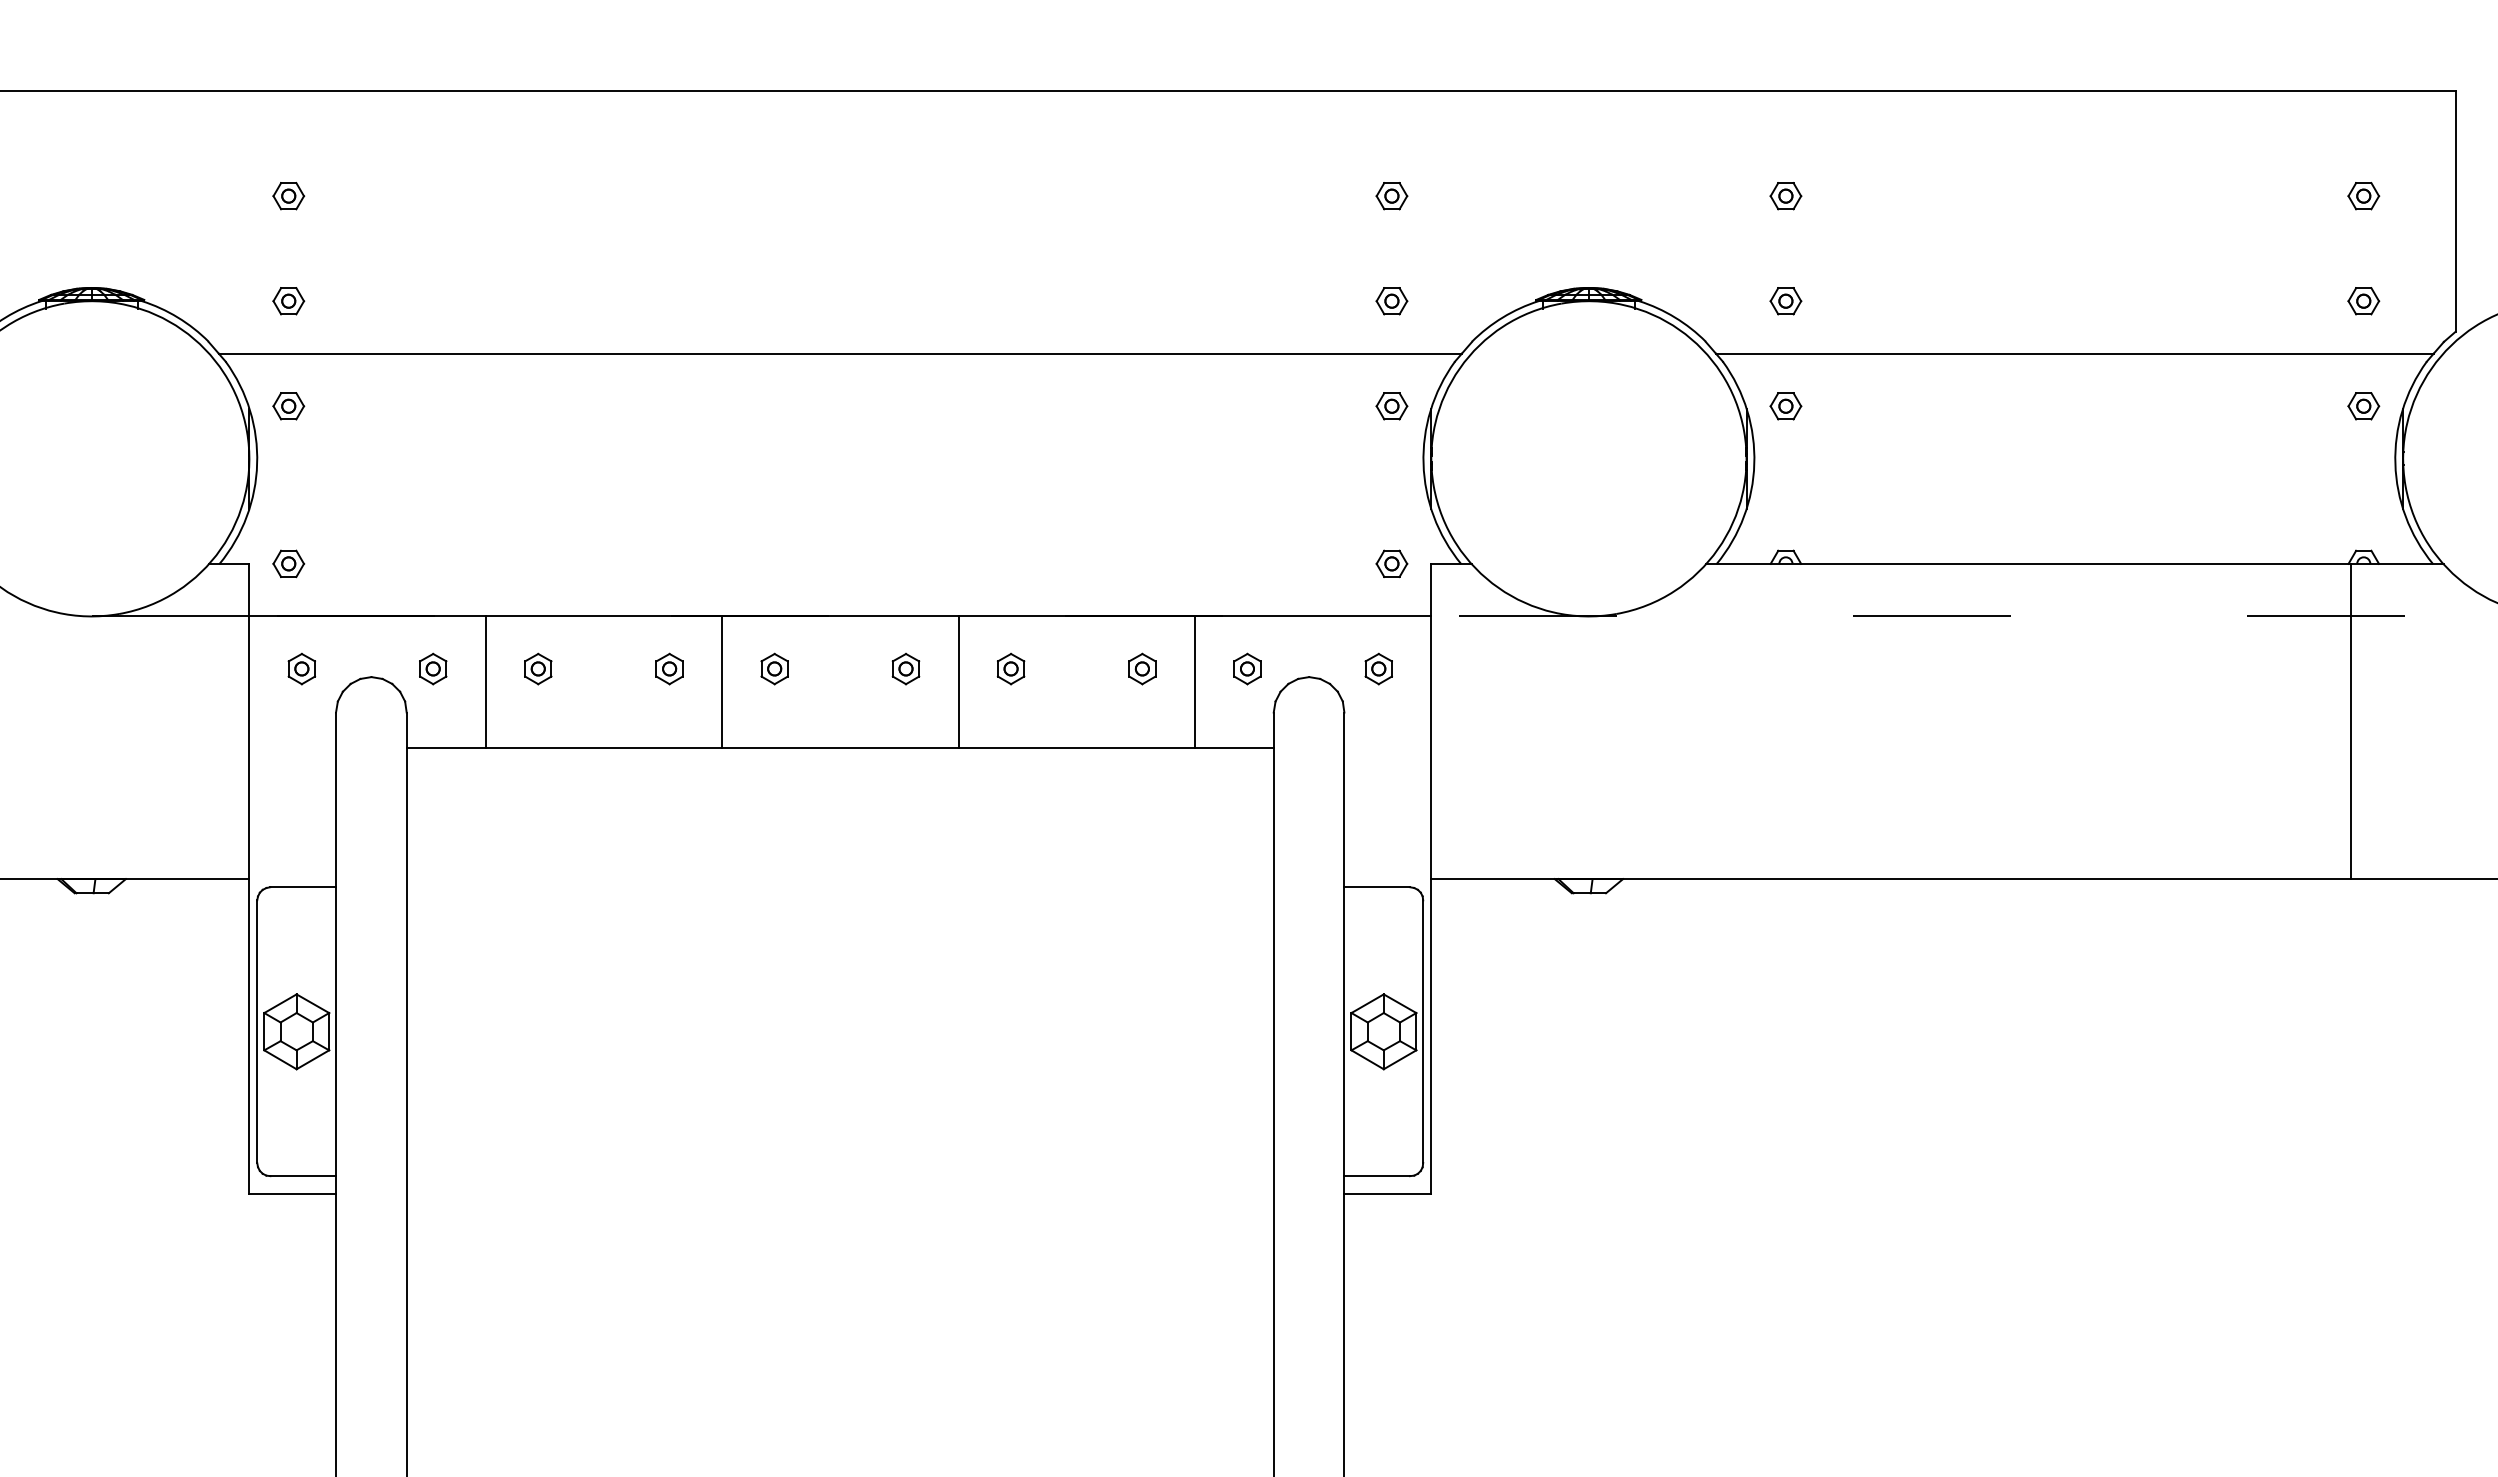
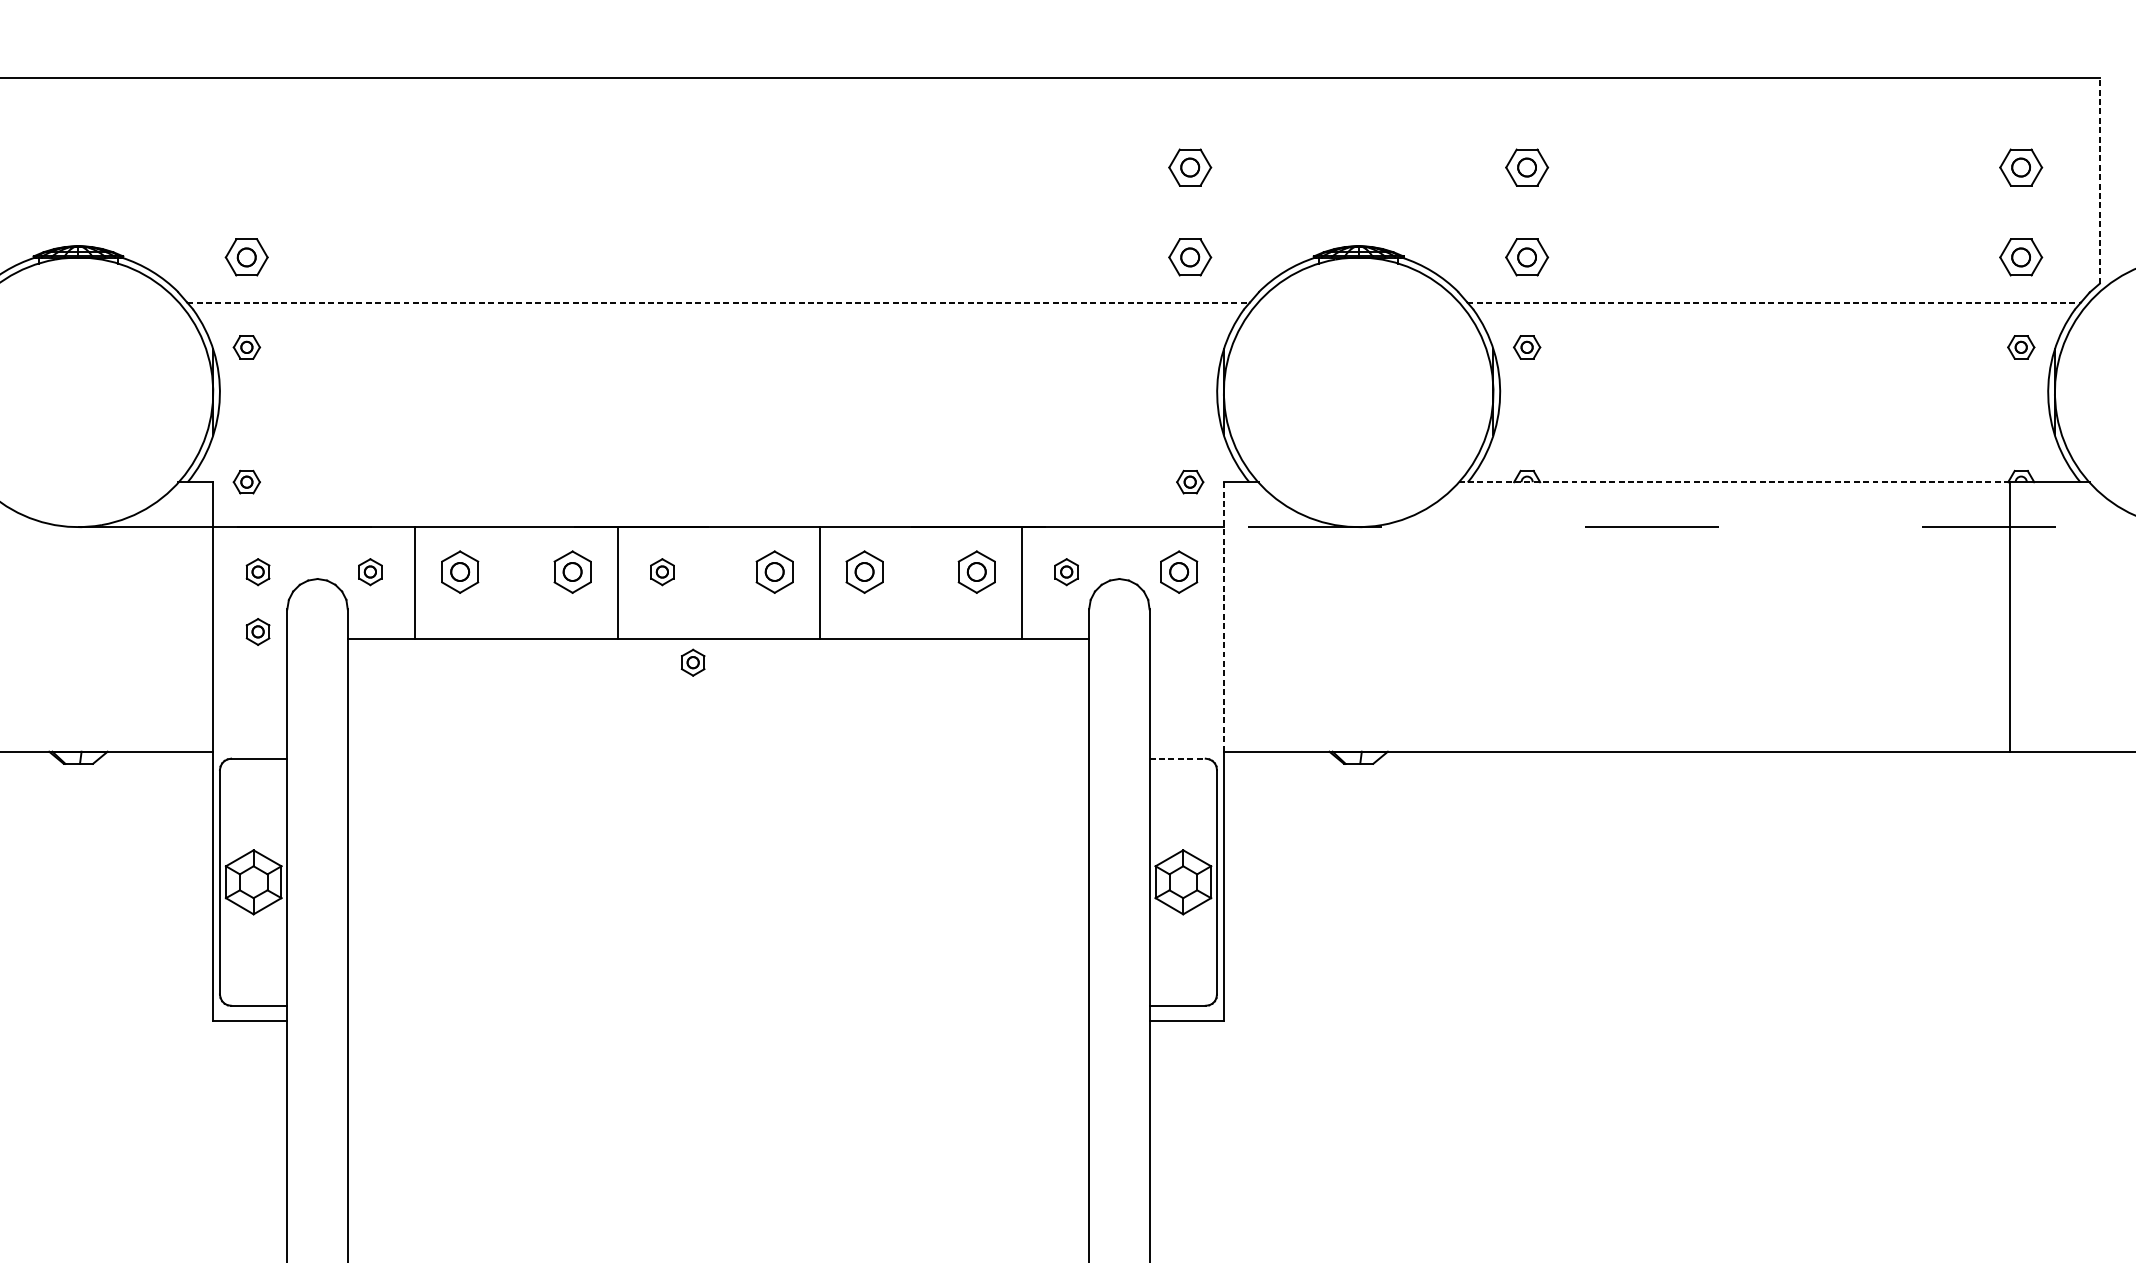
part: (288, 196) -> (246, 168), removed
part: (1391, 196) -> (1189, 168), size x1.6
part: (1785, 196) -> (1526, 168), size x1.6
part: (2363, 196) -> (2021, 168), size x1.6
line: (2455, 210) -> (2099, 180), solid -> dashed
part: (288, 301) -> (246, 257), size x1.6
part: (1391, 301) -> (1189, 257), size x1.6
part: (1785, 301) -> (1526, 257), size x1.6
part: (2363, 301) -> (2021, 257), size x1.6
line: (840, 353) -> (718, 302), solid -> dashed
line: (2074, 353) -> (1773, 302), solid -> dashed
part: (1391, 406) -> (1189, 347), removed
line: (2028, 563) -> (1734, 481), solid -> dashed
part: (538, 668) -> (460, 571), size x1.6
part: (669, 668) -> (572, 571), size x1.6
part: (905, 668) -> (774, 571), size x1.6
part: (1010, 668) -> (864, 571), size x1.6
part: (1142, 668) -> (976, 571), size x1.6
part: (1378, 668) -> (1178, 571), size x1.6
line: (1431, 721) -> (1224, 616), solid -> dashed
part: (301, 738) -> (257, 631), added
part: (810, 774) -> (693, 662), added
line: (1377, 887) -> (1177, 758), solid -> dashed

